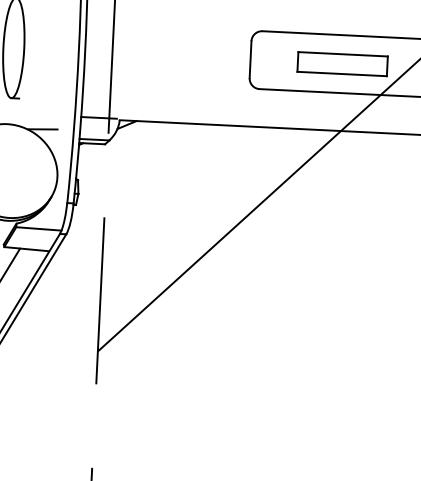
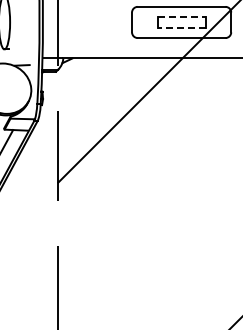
line: (344, 55) -> (182, 17), solid -> dashed
line: (341, 73) -> (181, 27), solid -> dashed

